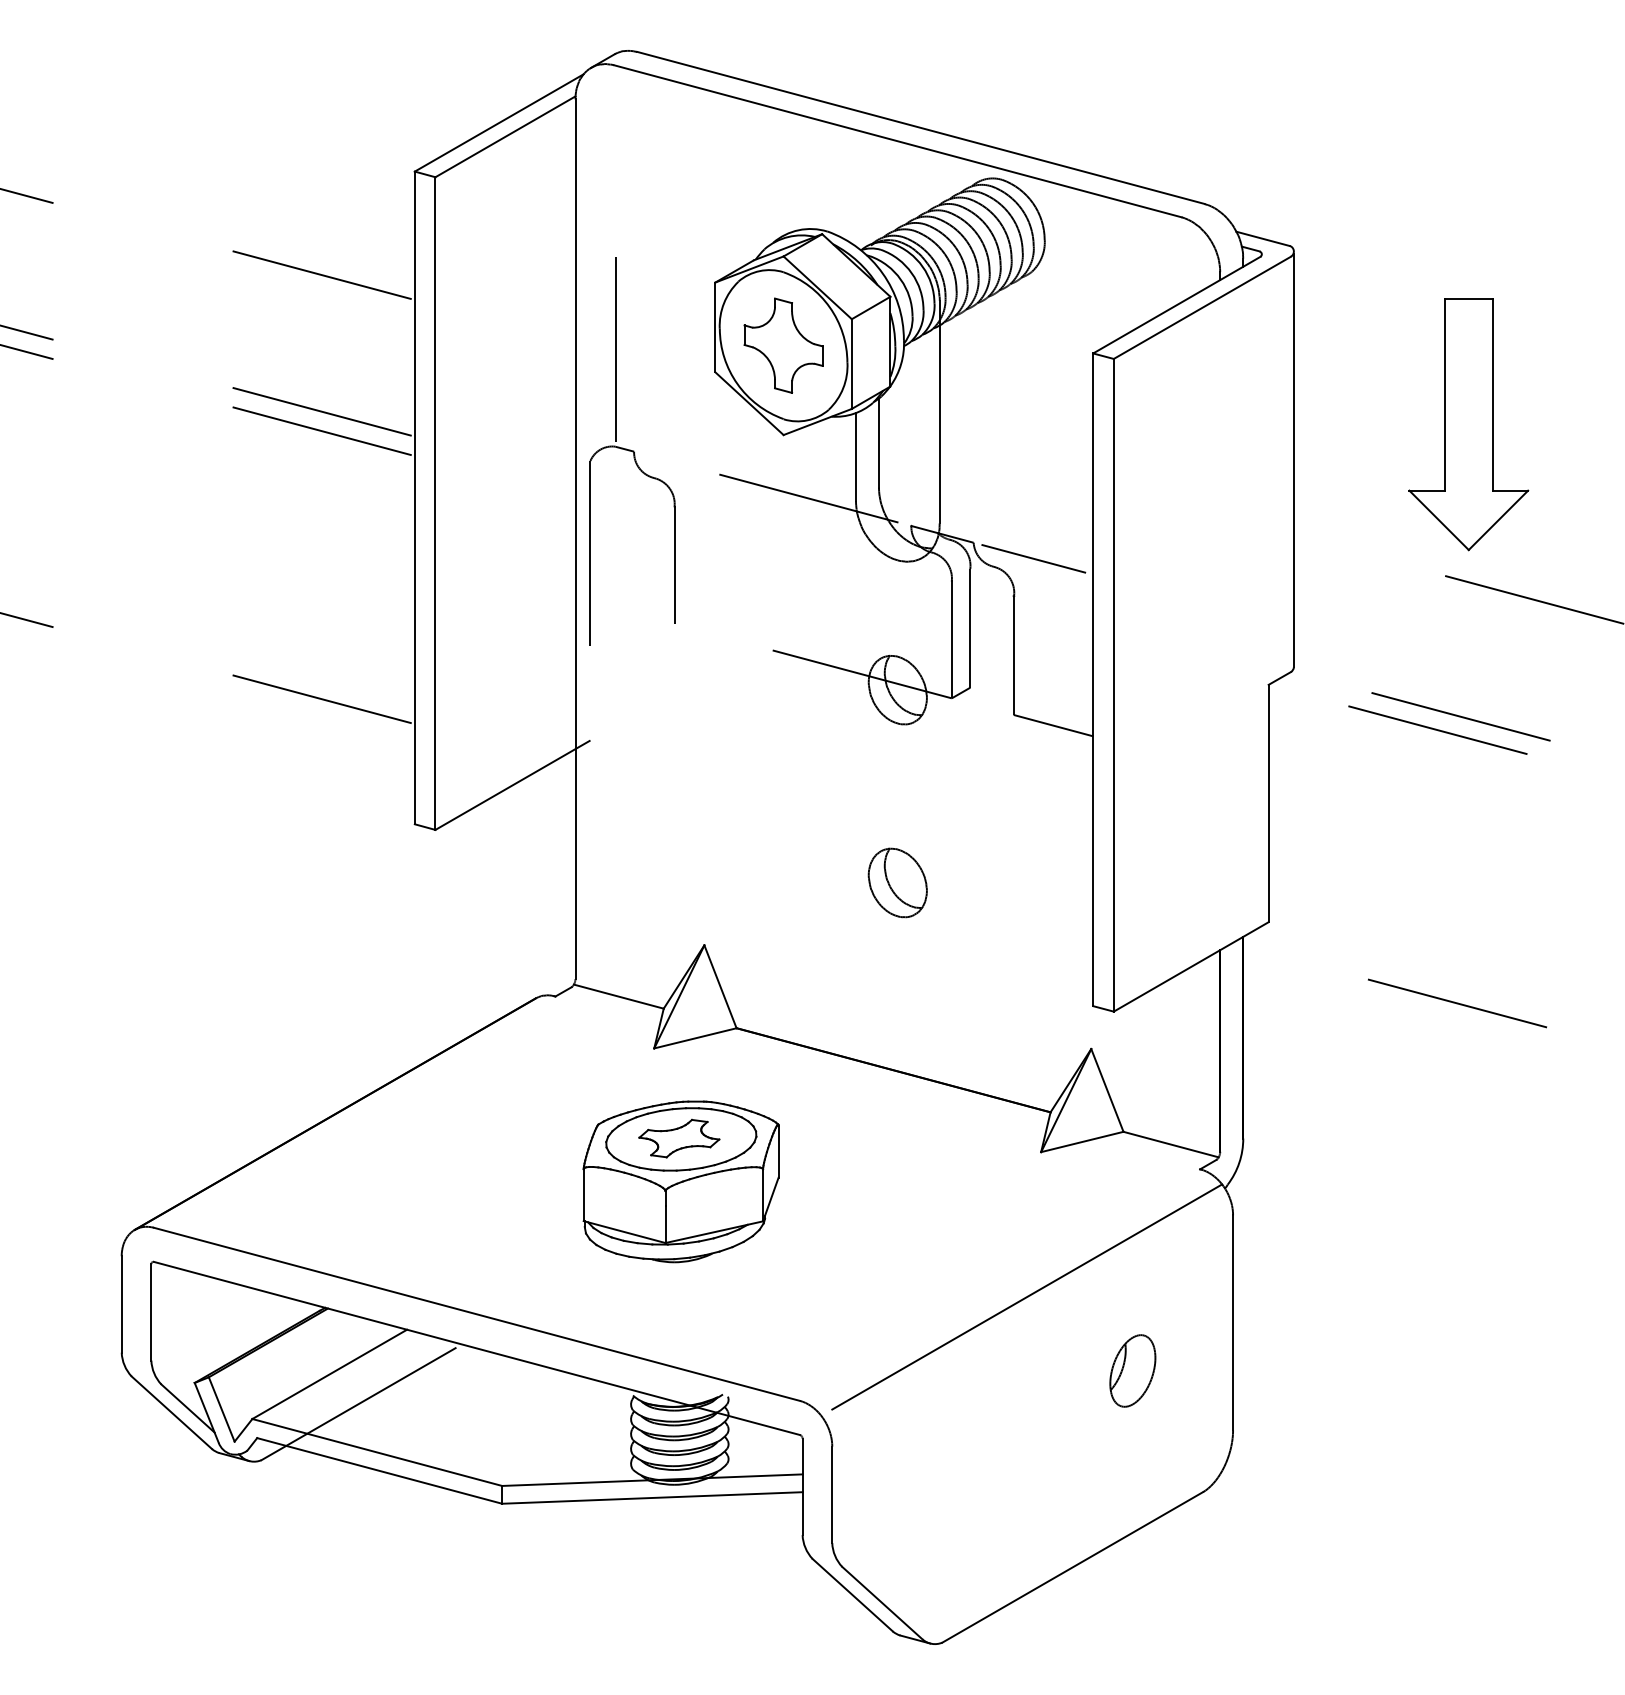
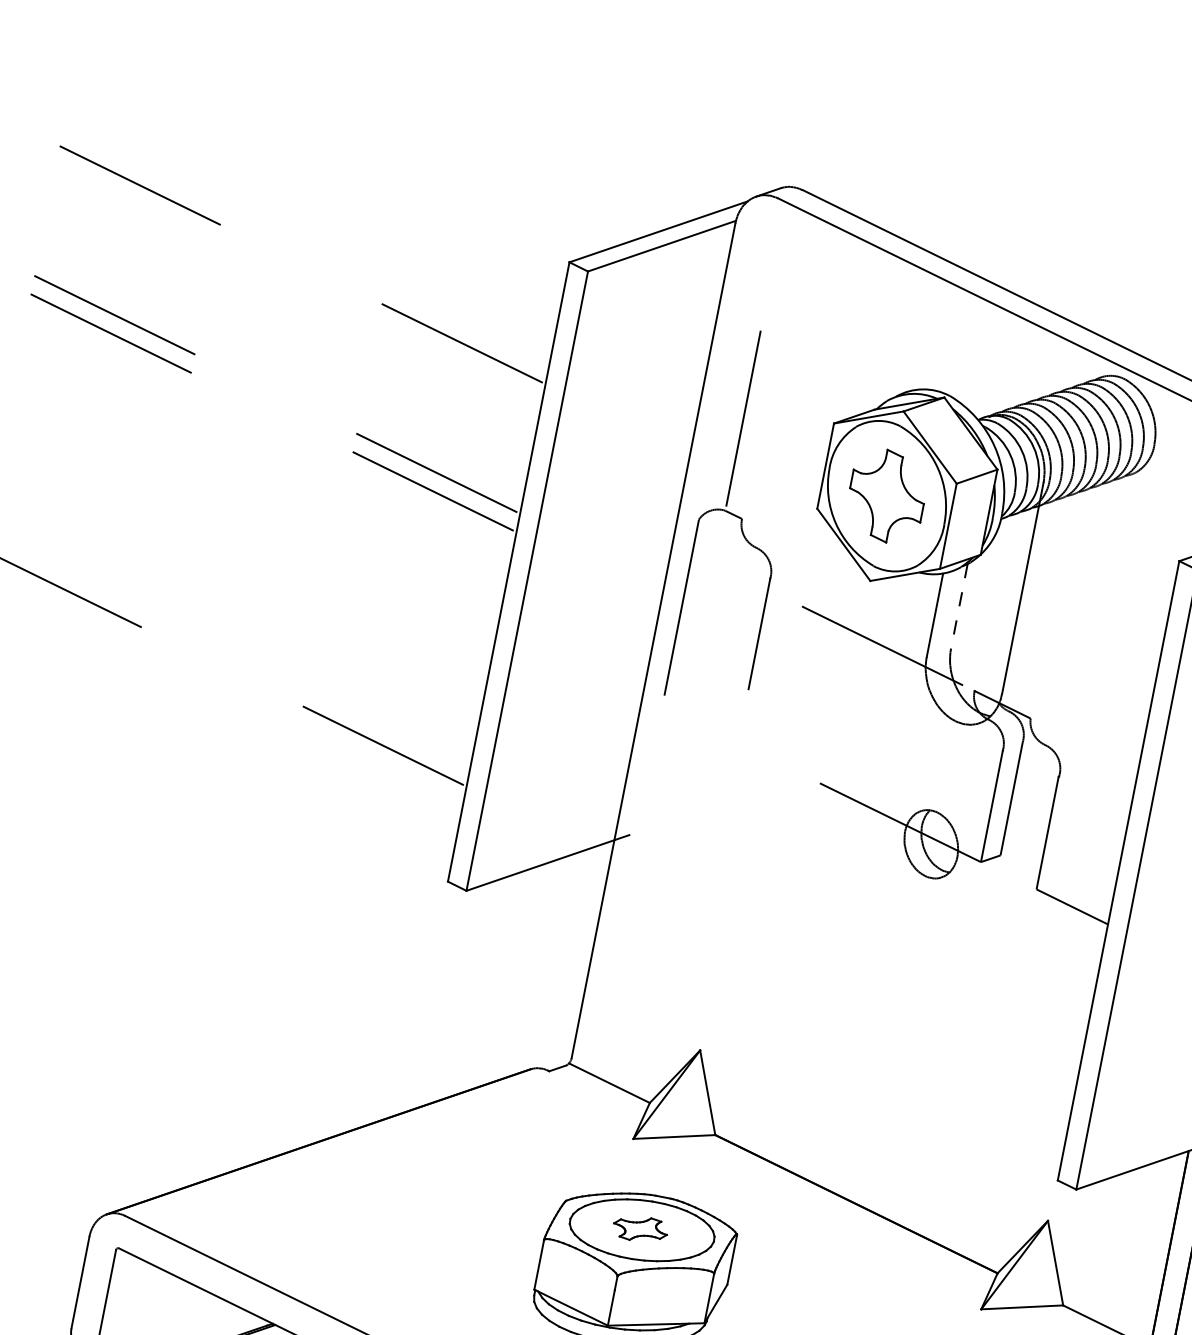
line: (879, 443) -> (959, 606), solid -> dashed
part: (632, 451) -> (740, 518), moved
line: (1033, 558) -> (1084, 744), removed
part: (897, 882) -> (895, 1026), removed
part: (679, 1138) -> (640, 1229), size x0.7

